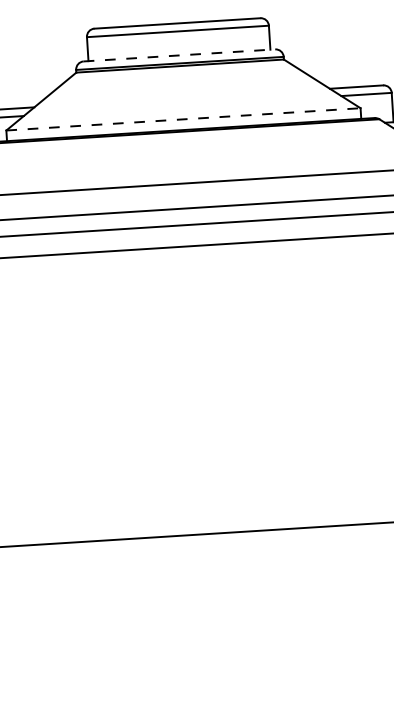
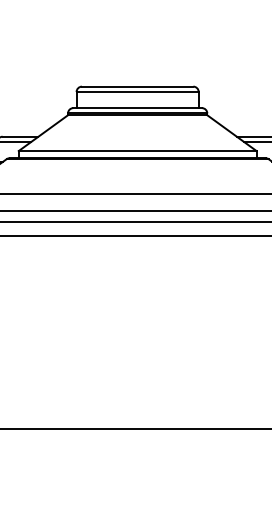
line: (180, 55) -> (138, 108), dashed -> solid
line: (183, 120) -> (137, 151), dashed -> solid

